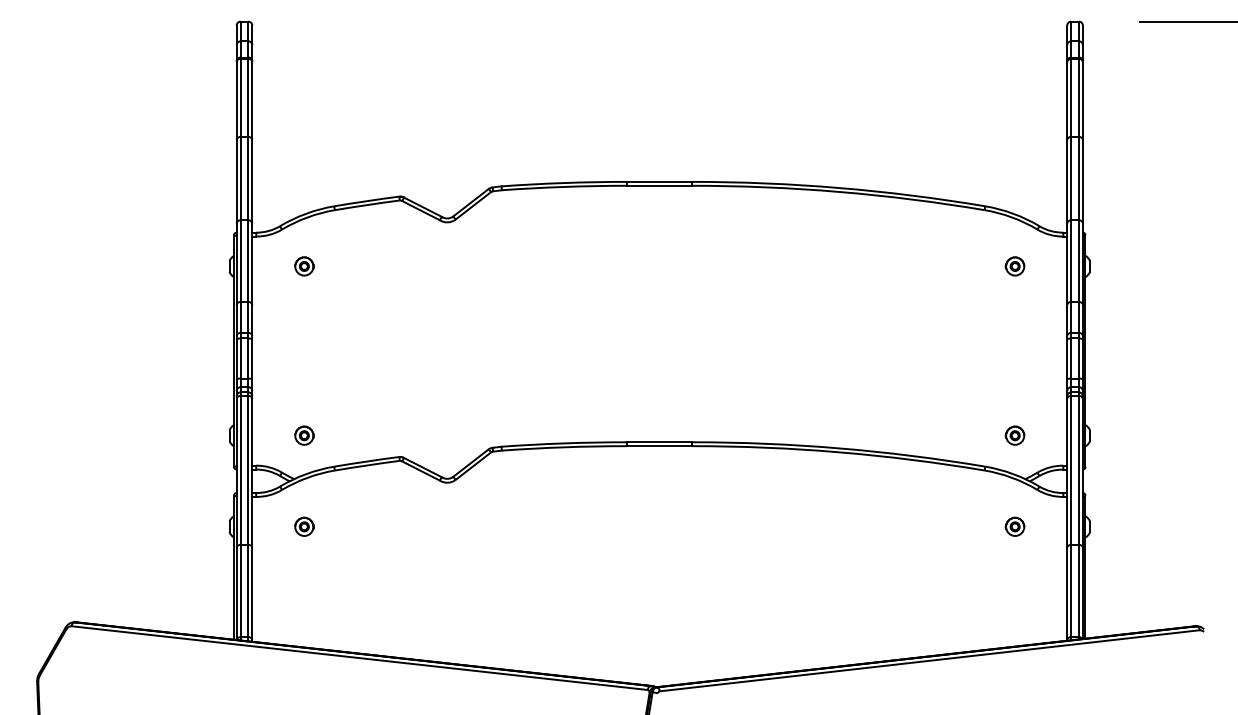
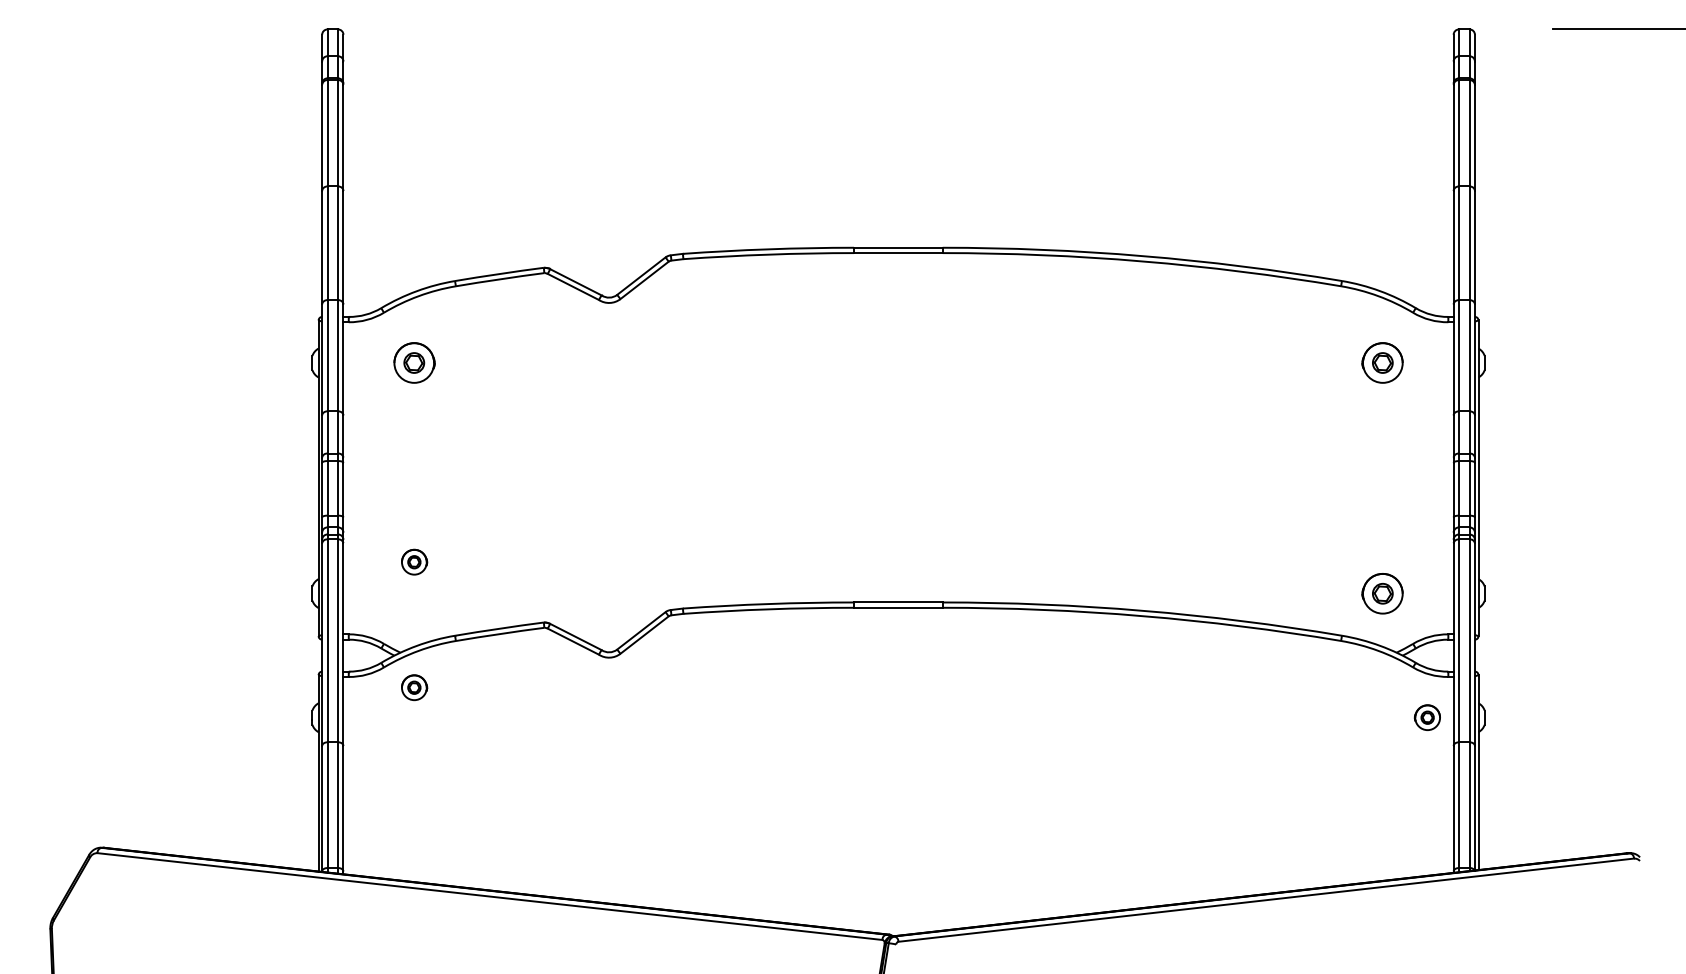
part: (304, 266) -> (414, 363), size x1.6
part: (1014, 266) -> (1381, 363), size x1.6
part: (304, 435) -> (414, 561), moved
part: (1014, 435) -> (1381, 593), size x1.6
part: (304, 526) -> (414, 687), moved
part: (1014, 526) -> (1426, 717), moved

